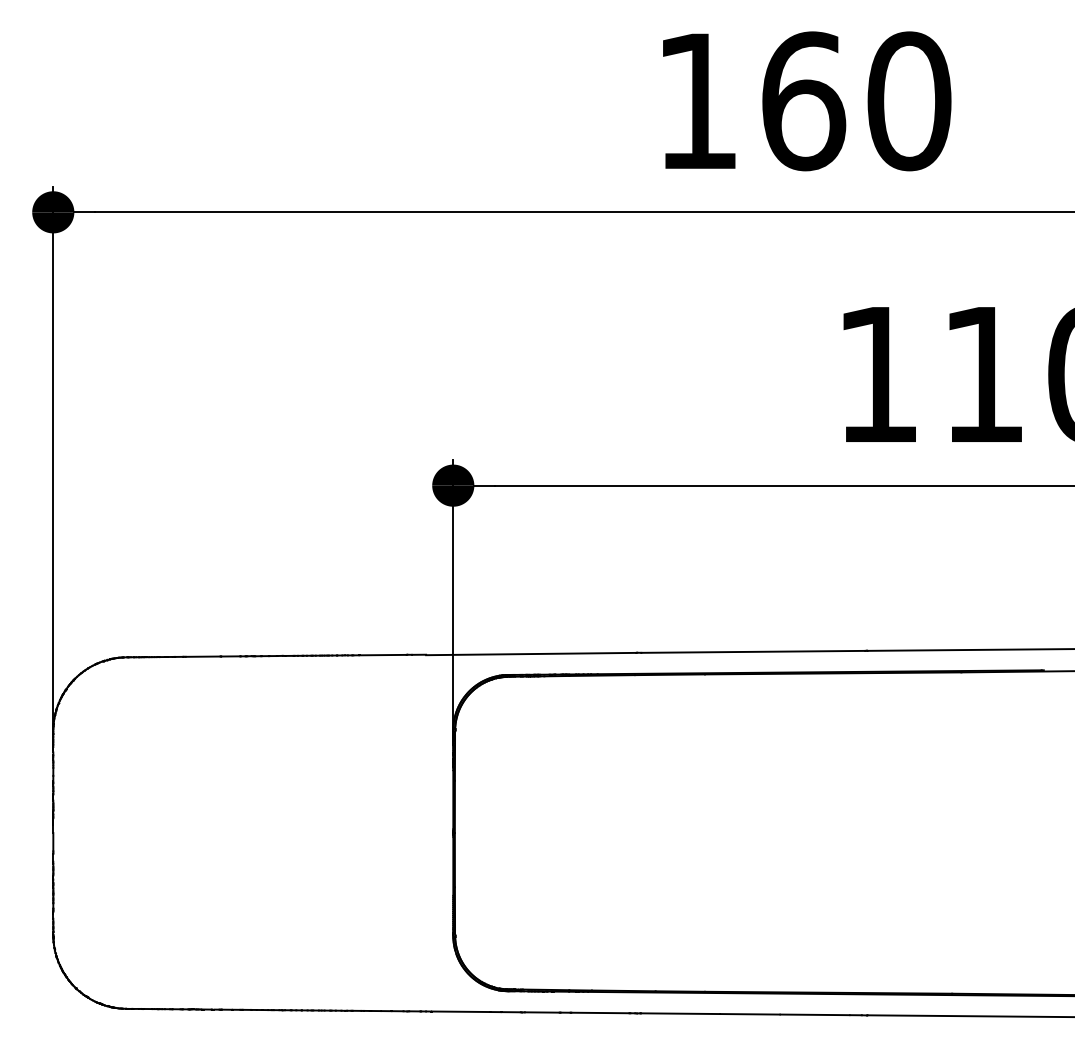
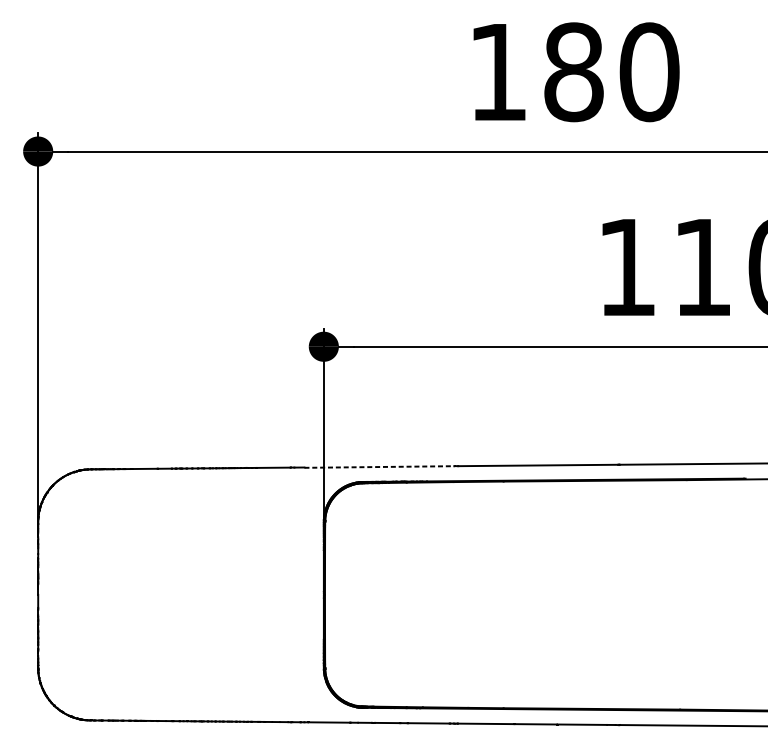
text: (804, 101) -> (574, 72), 160 -> 180
line: (531, 654) -> (379, 467), solid -> dashed

